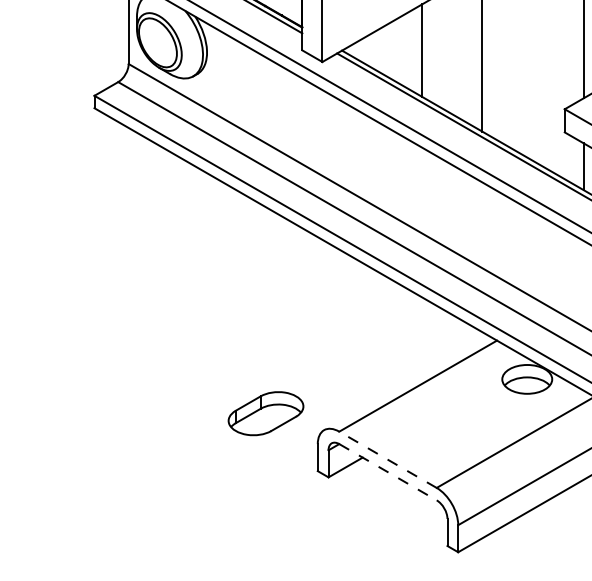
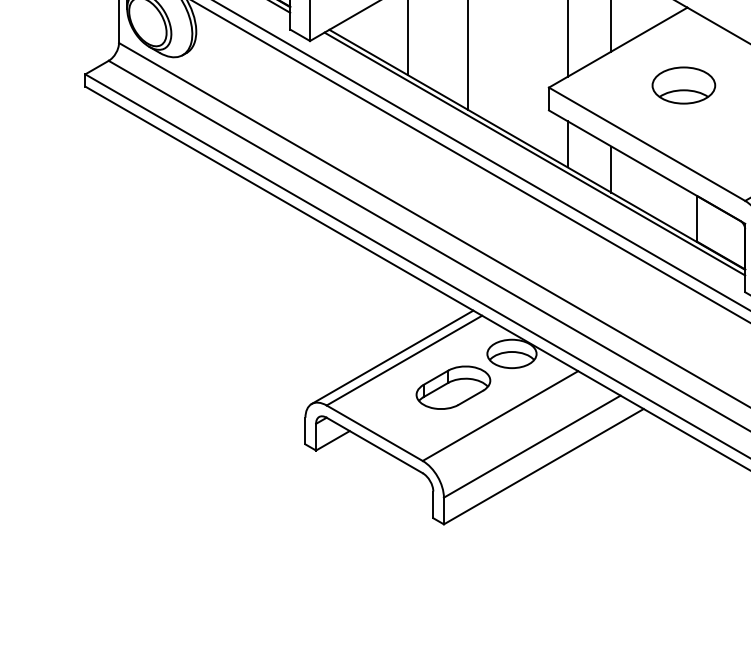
line: (406, 382) -> (392, 357), added
part: (266, 413) -> (453, 387), moved
line: (387, 459) -> (374, 432), dashed -> solid
line: (388, 472) -> (375, 445), dashed -> solid

